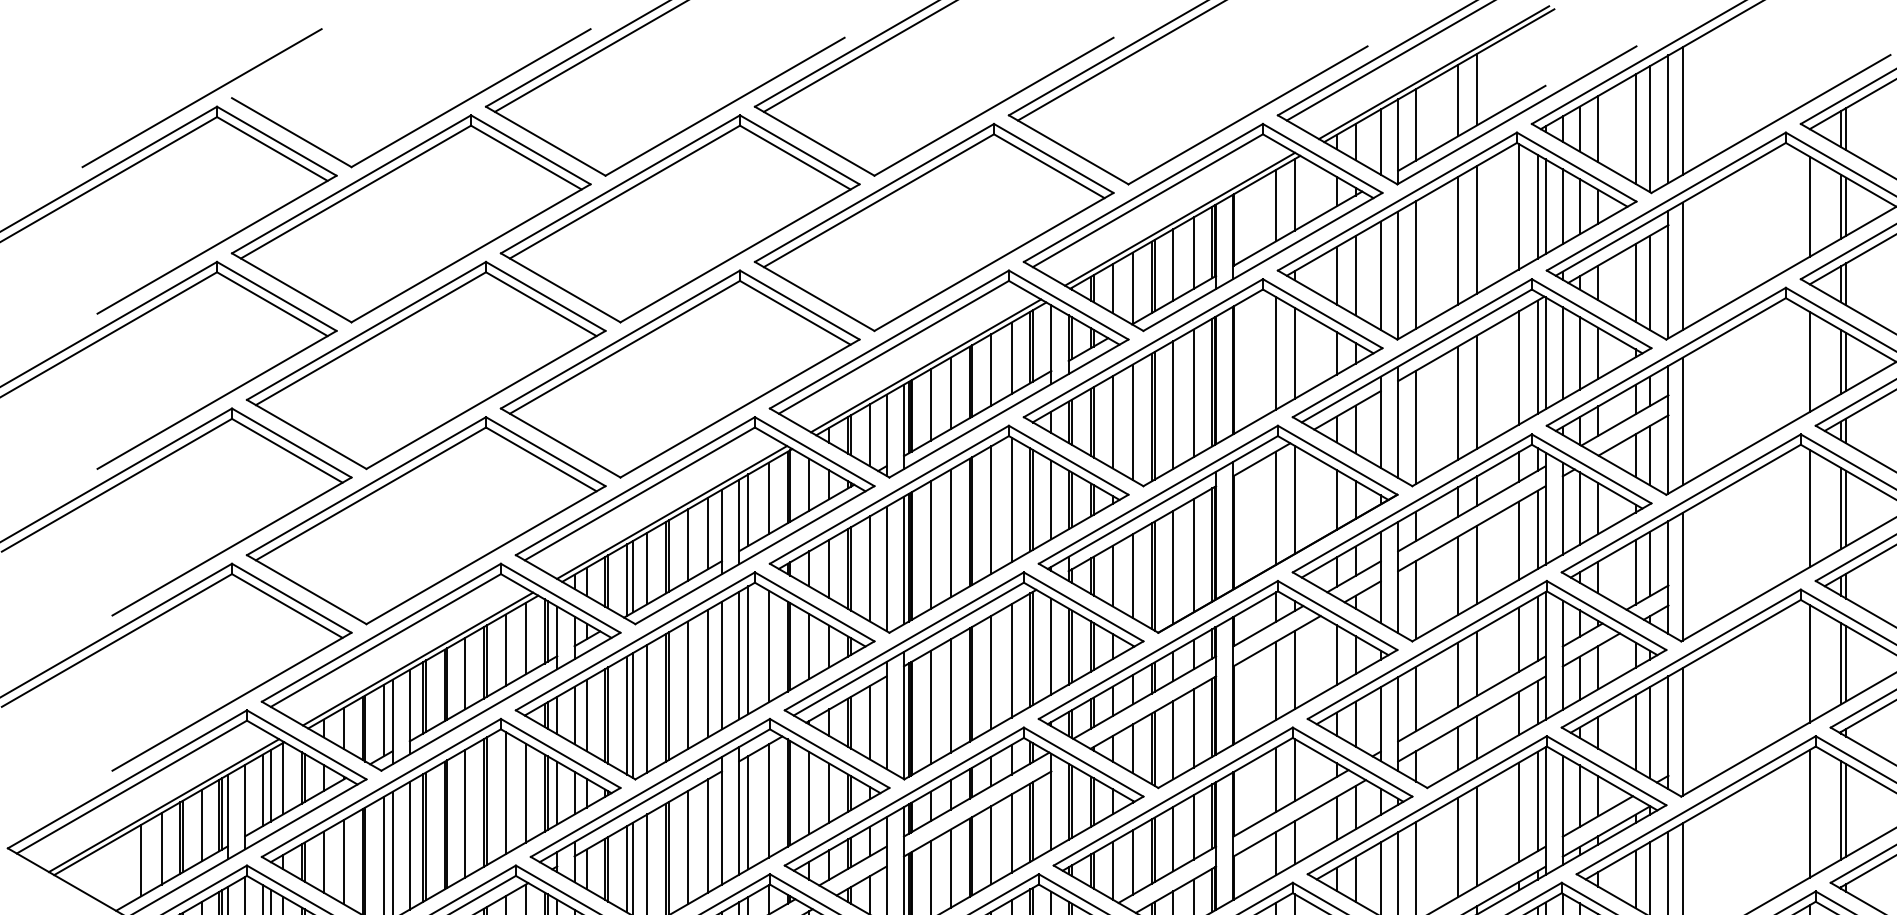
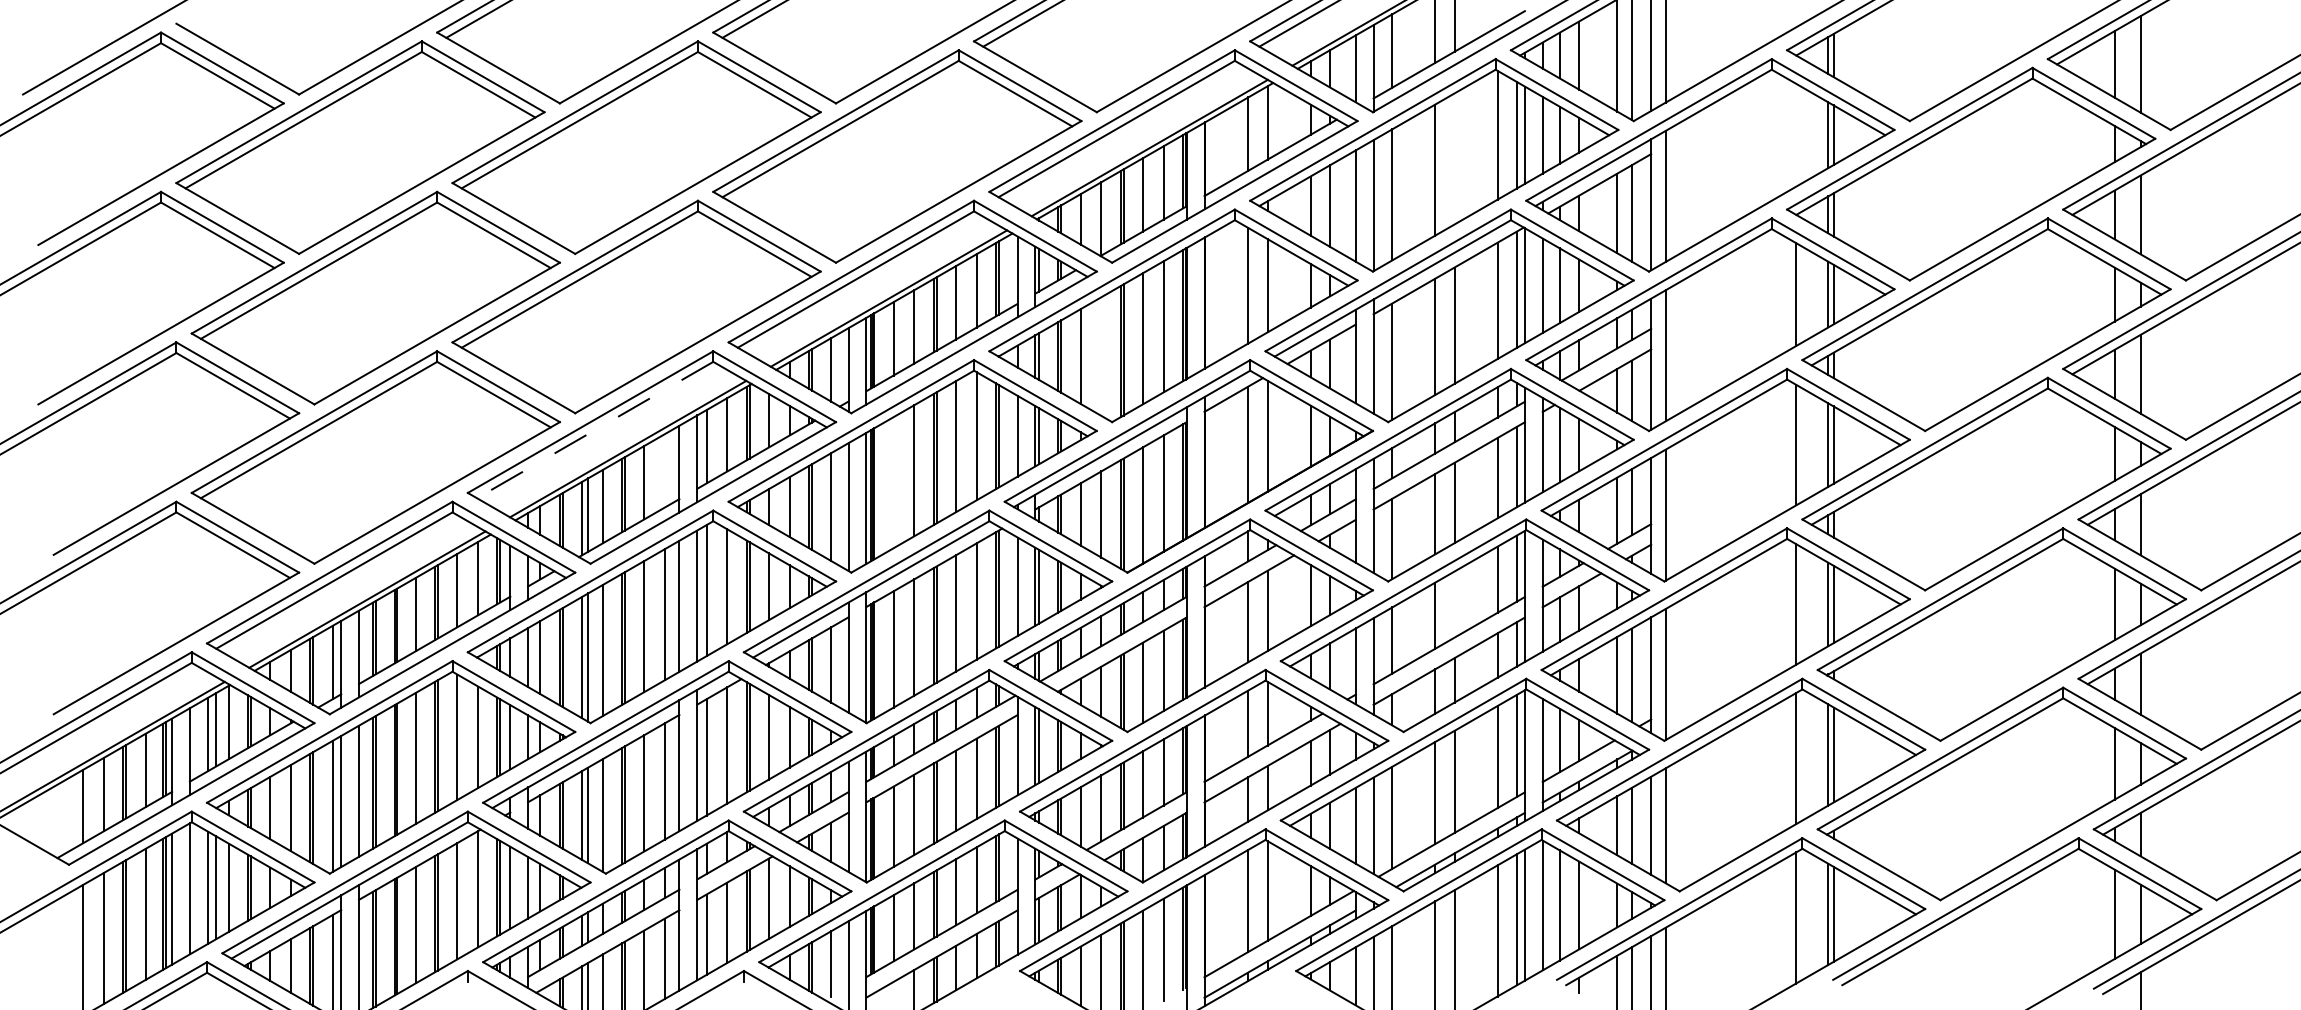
line: (1809, 206) -> (1796, 134), removed
line: (1476, 229) -> (1454, 158), removed
line: (1133, 422) -> (1101, 356), removed
line: (639, 494) -> (594, 430), solid -> dashed
line: (708, 533) -> (665, 470), removed
line: (930, 544) -> (893, 482), removed
line: (1476, 663) -> (1454, 604), removed

